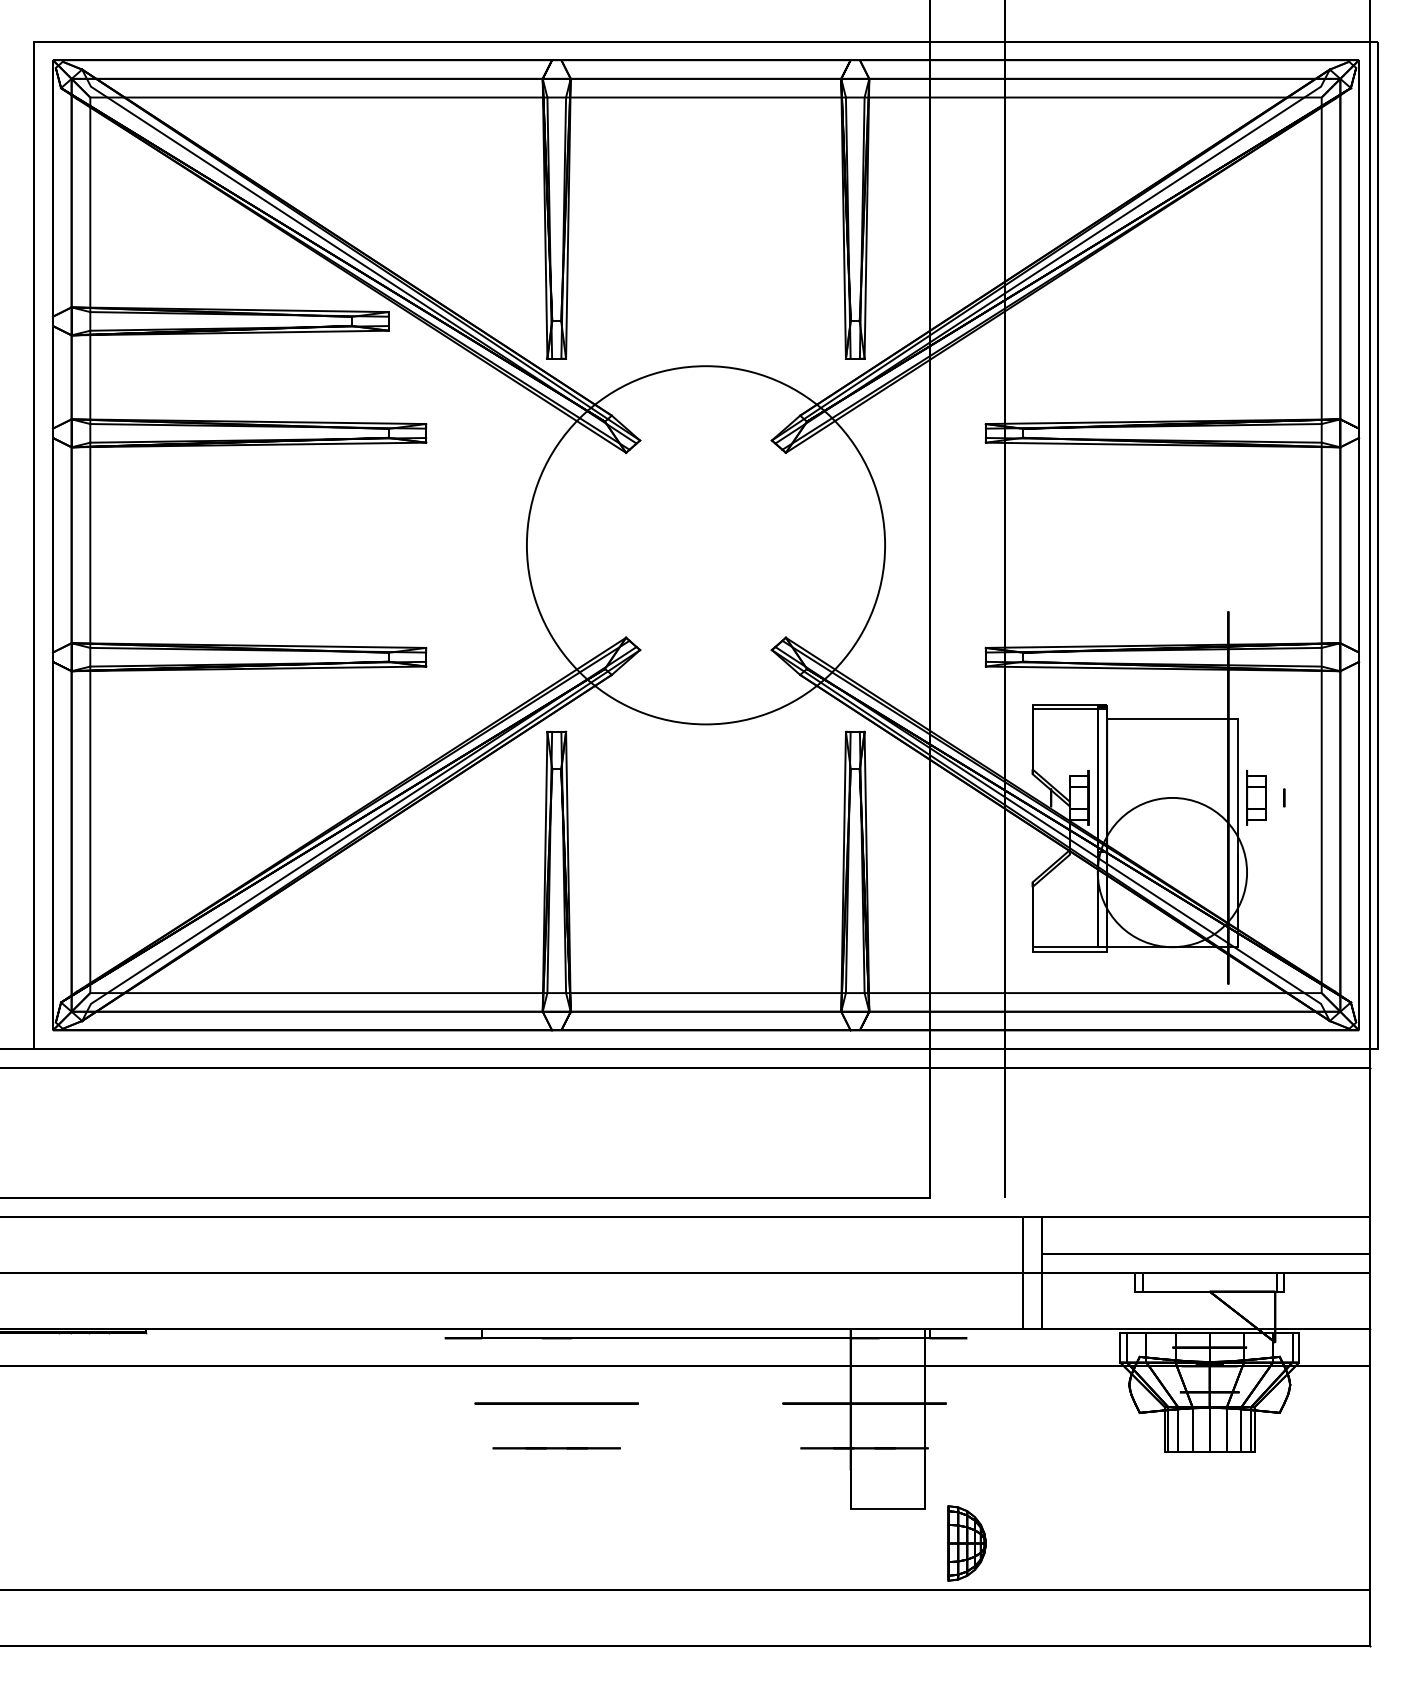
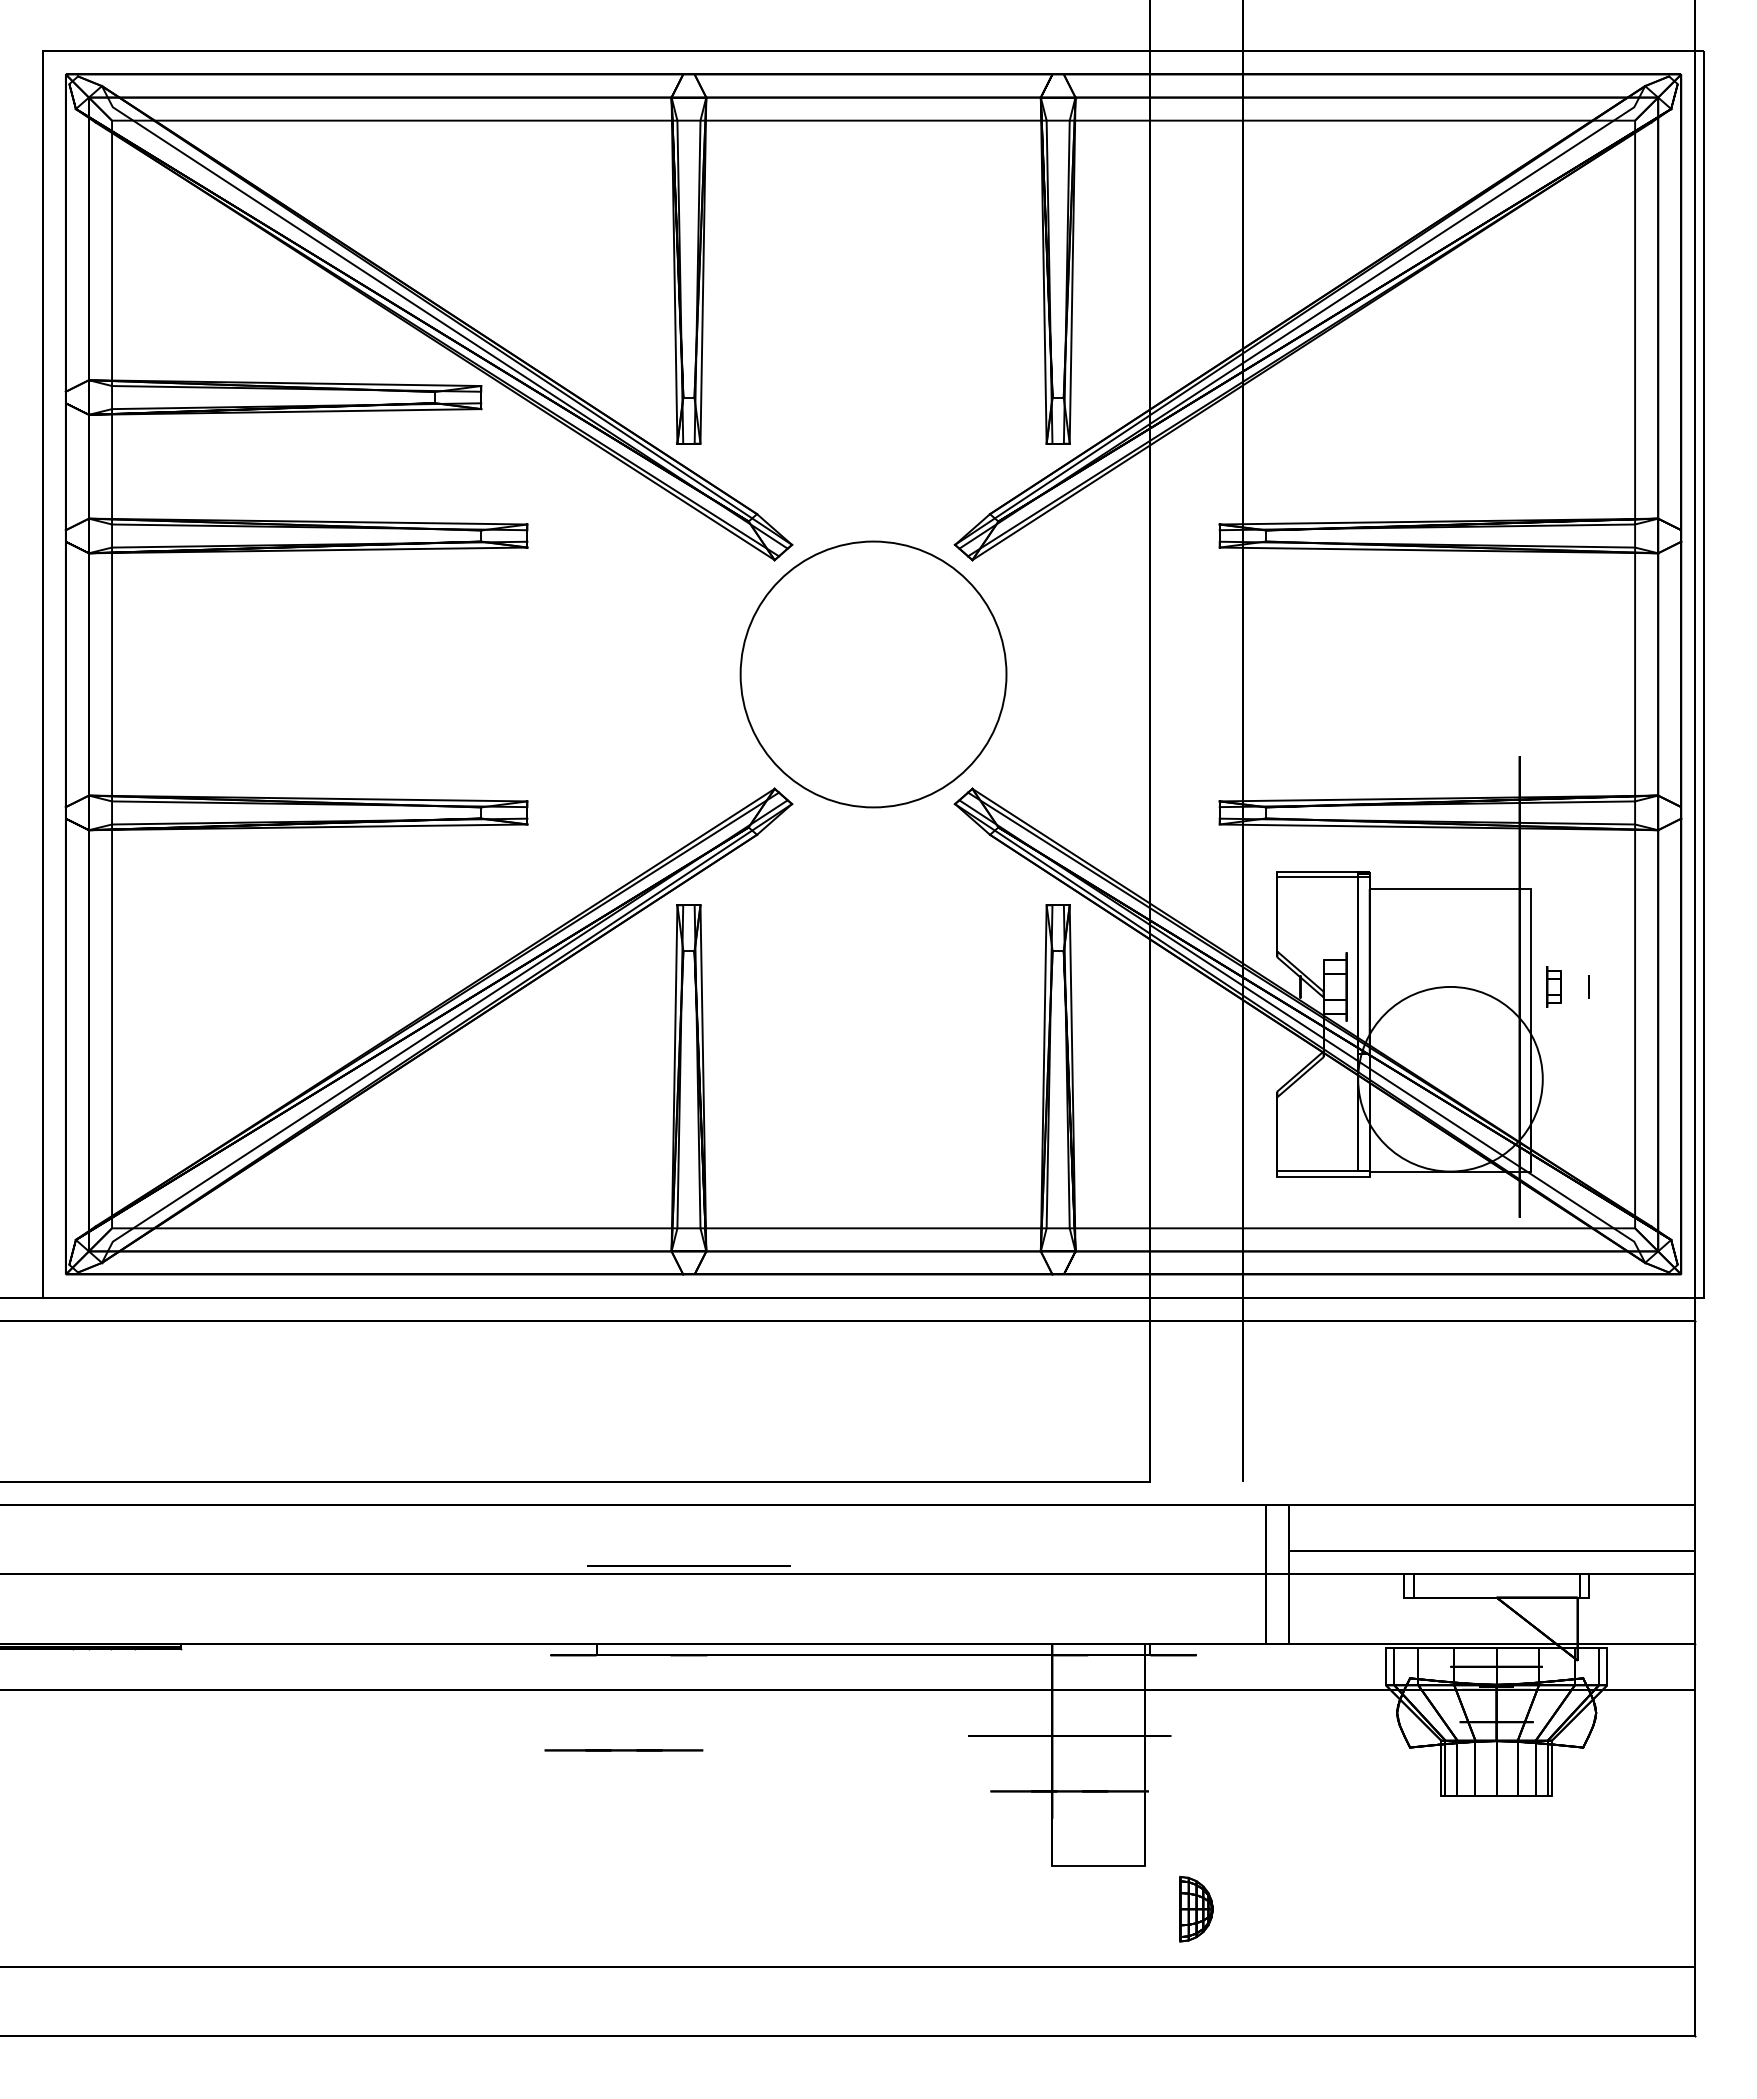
circle: (705, 545) -> (873, 674), size x0.6
part: (1255, 797) -> (1553, 986), size x0.6
circle: (556, 1403) -> (688, 1565), moved
line: (556, 1448) -> (623, 1750), moved
part: (967, 1543) -> (1196, 1909), size x0.7

